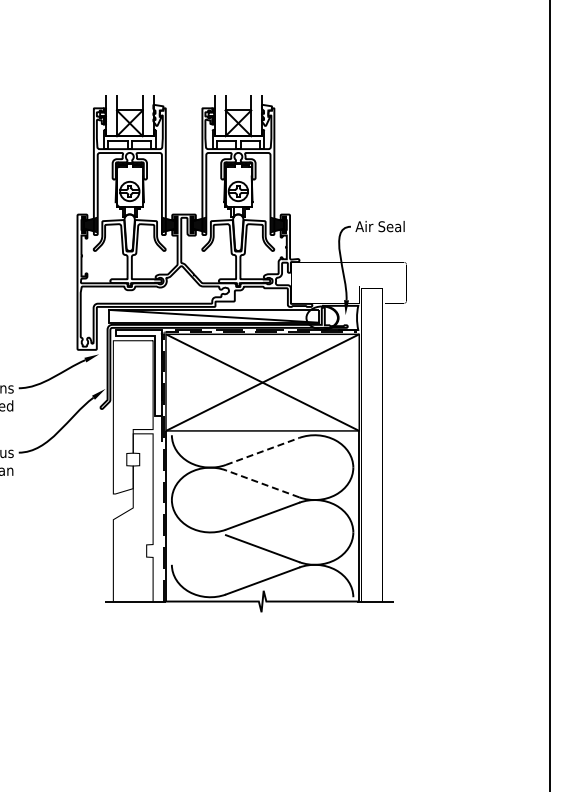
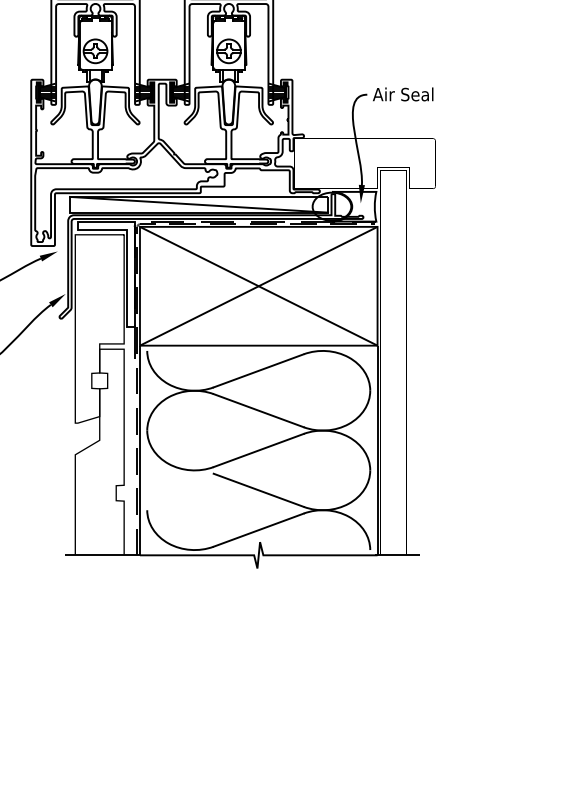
line: (263, 451) -> (259, 370), dashed -> solid
line: (262, 483) -> (258, 410), dashed -> solid

